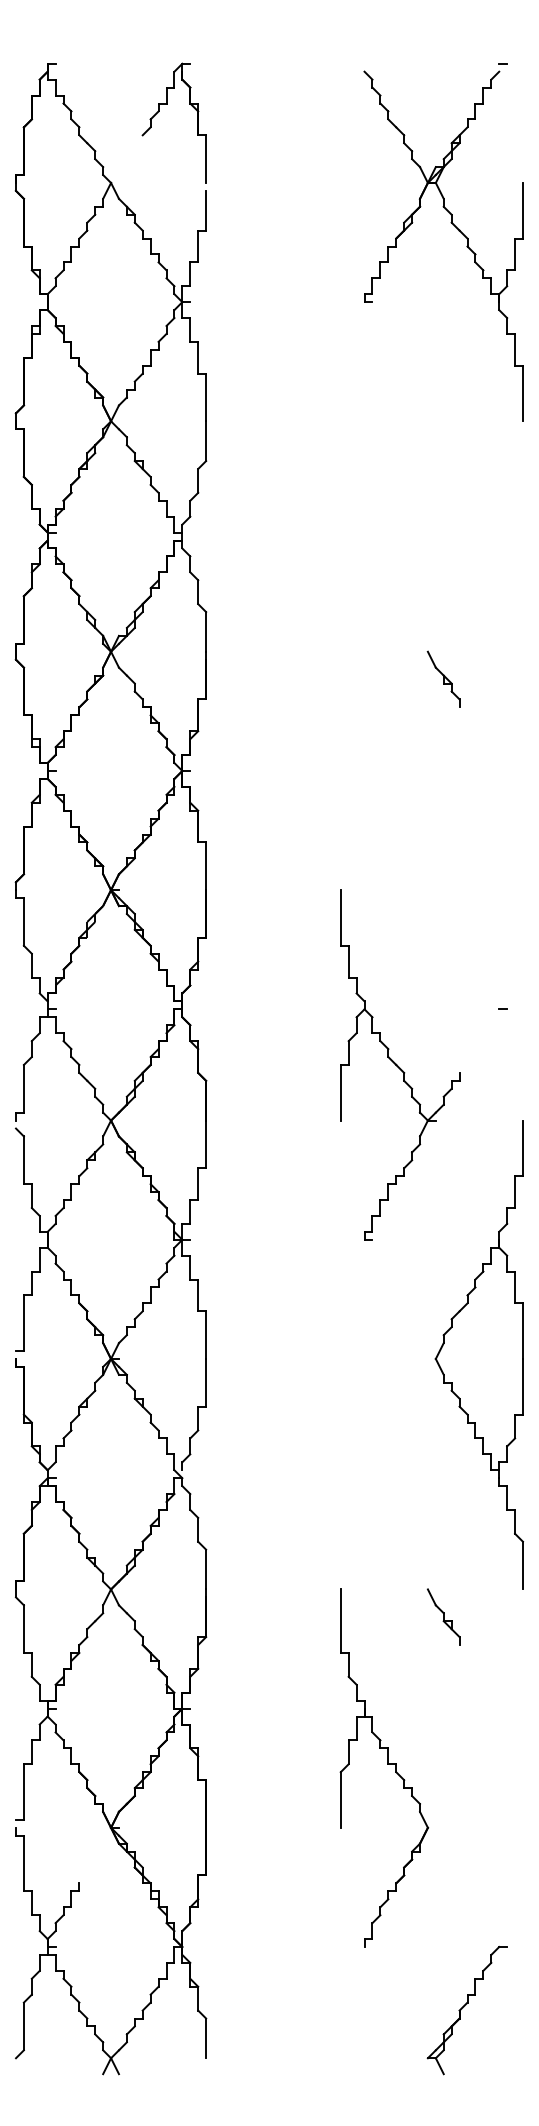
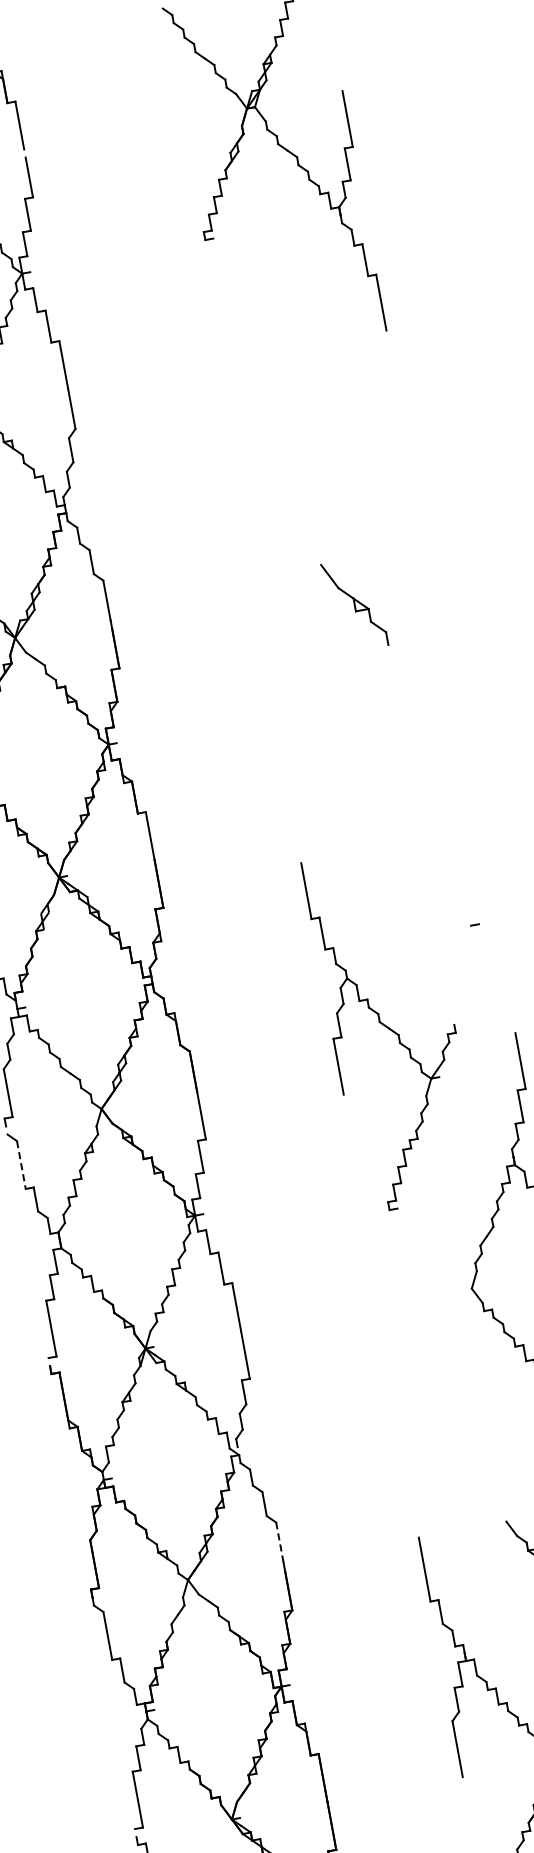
part: (443, 678) -> (354, 603), size x1.6
part: (400, 1064) -> (393, 1027), moved
line: (23, 1160) -> (20, 1165), solid -> dashed
line: (206, 1569) -> (280, 1542), solid -> dashed

